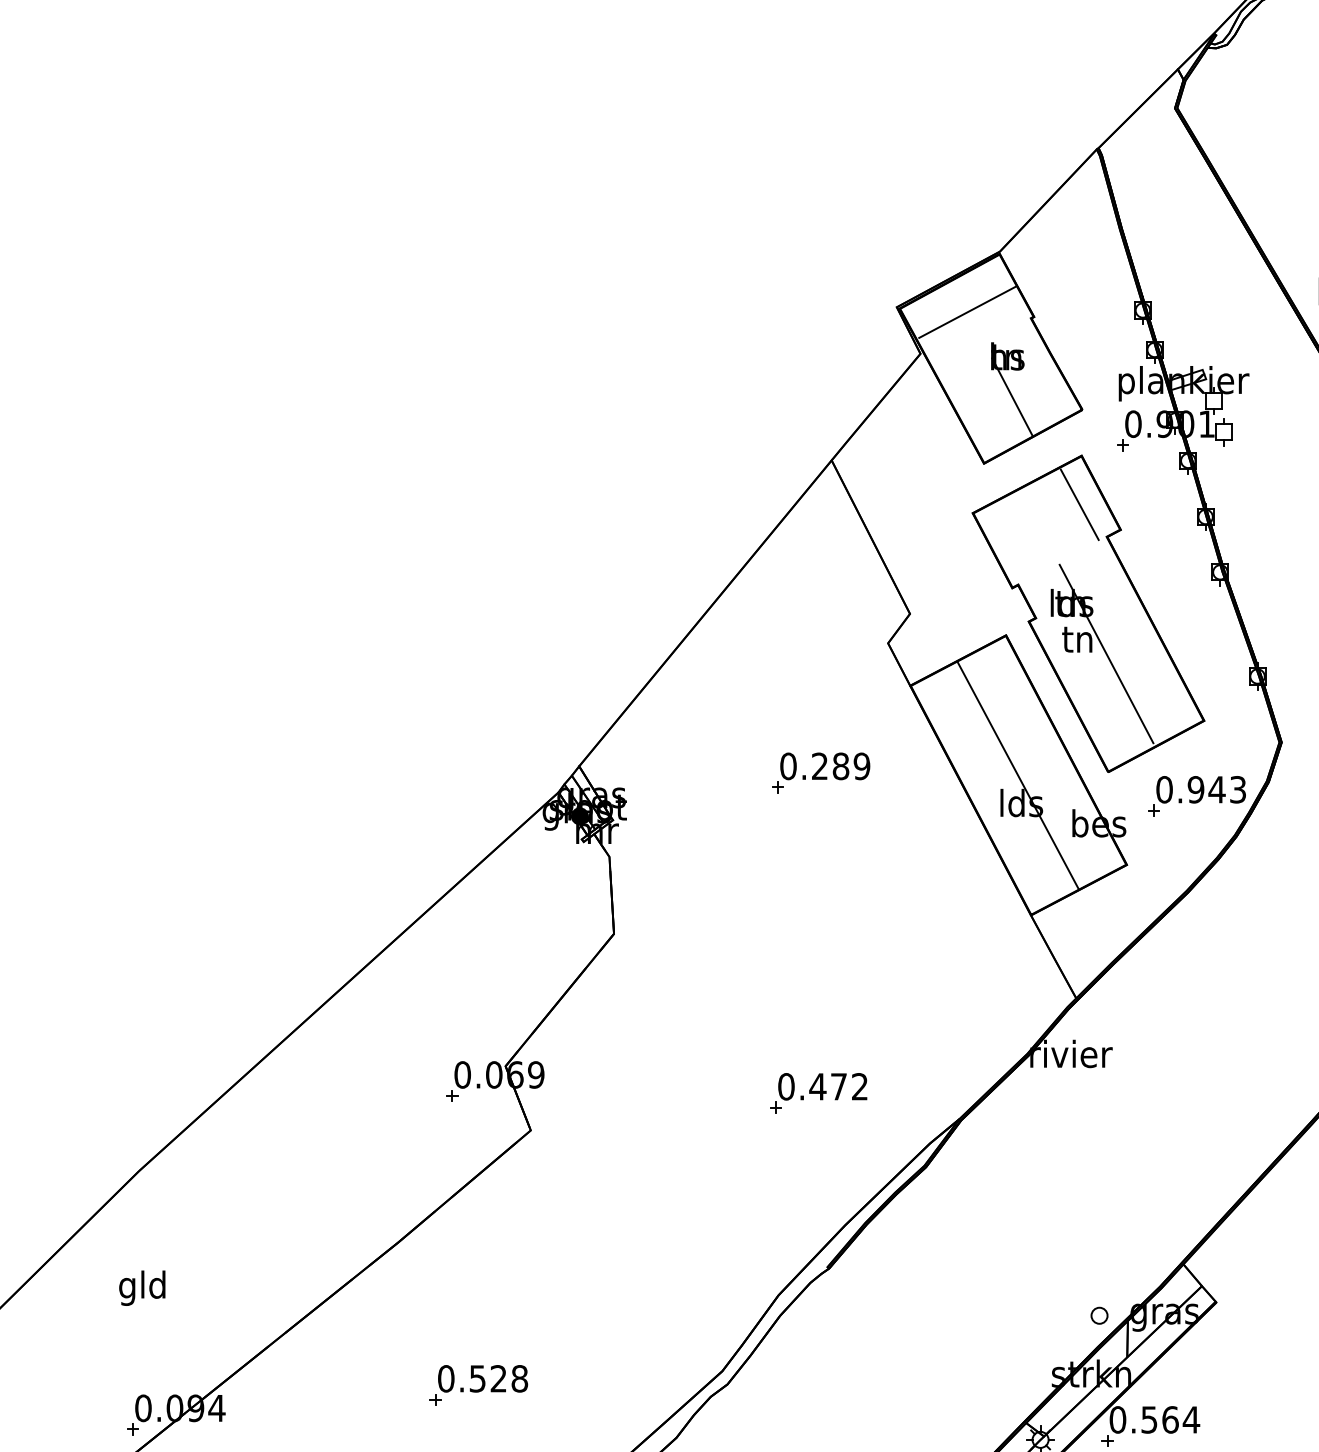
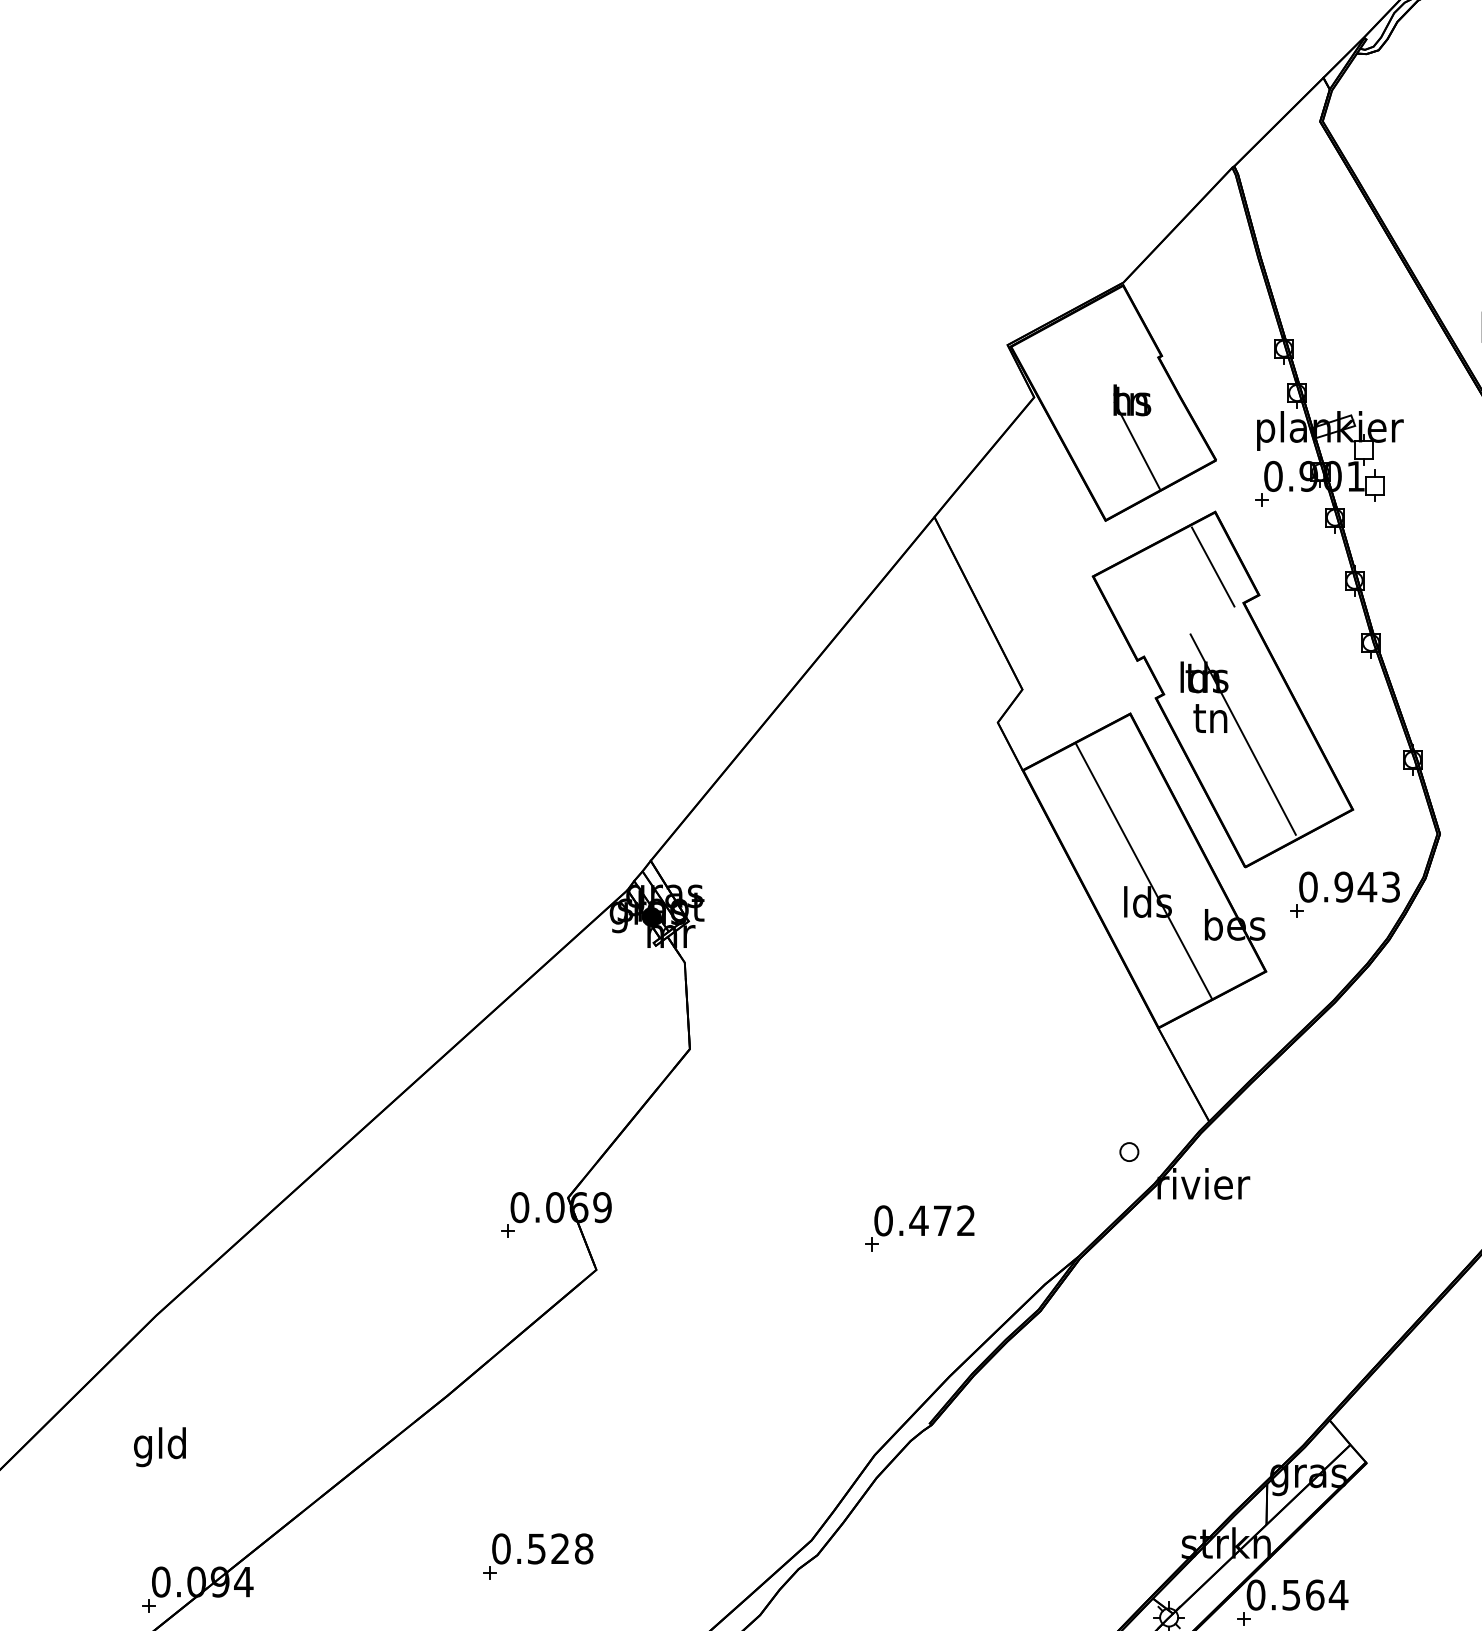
line: (967, 312) -> (1086, 350), removed
part: (821, 773) -> (922, 868), removed
part: (1099, 1315) -> (1129, 1151), moved

